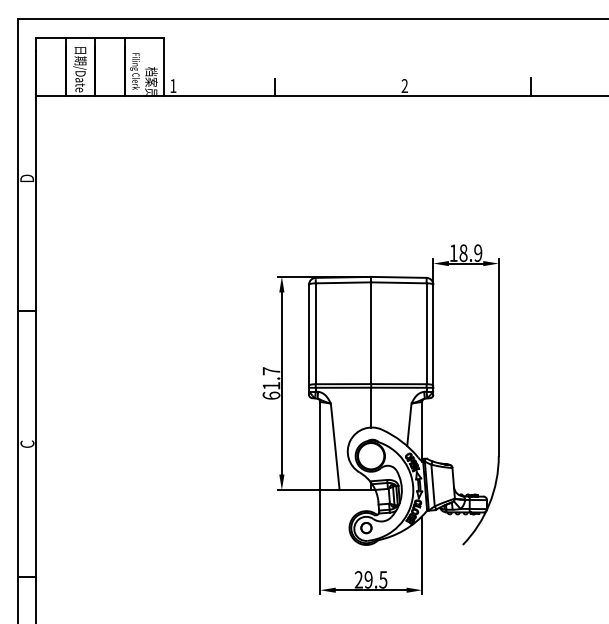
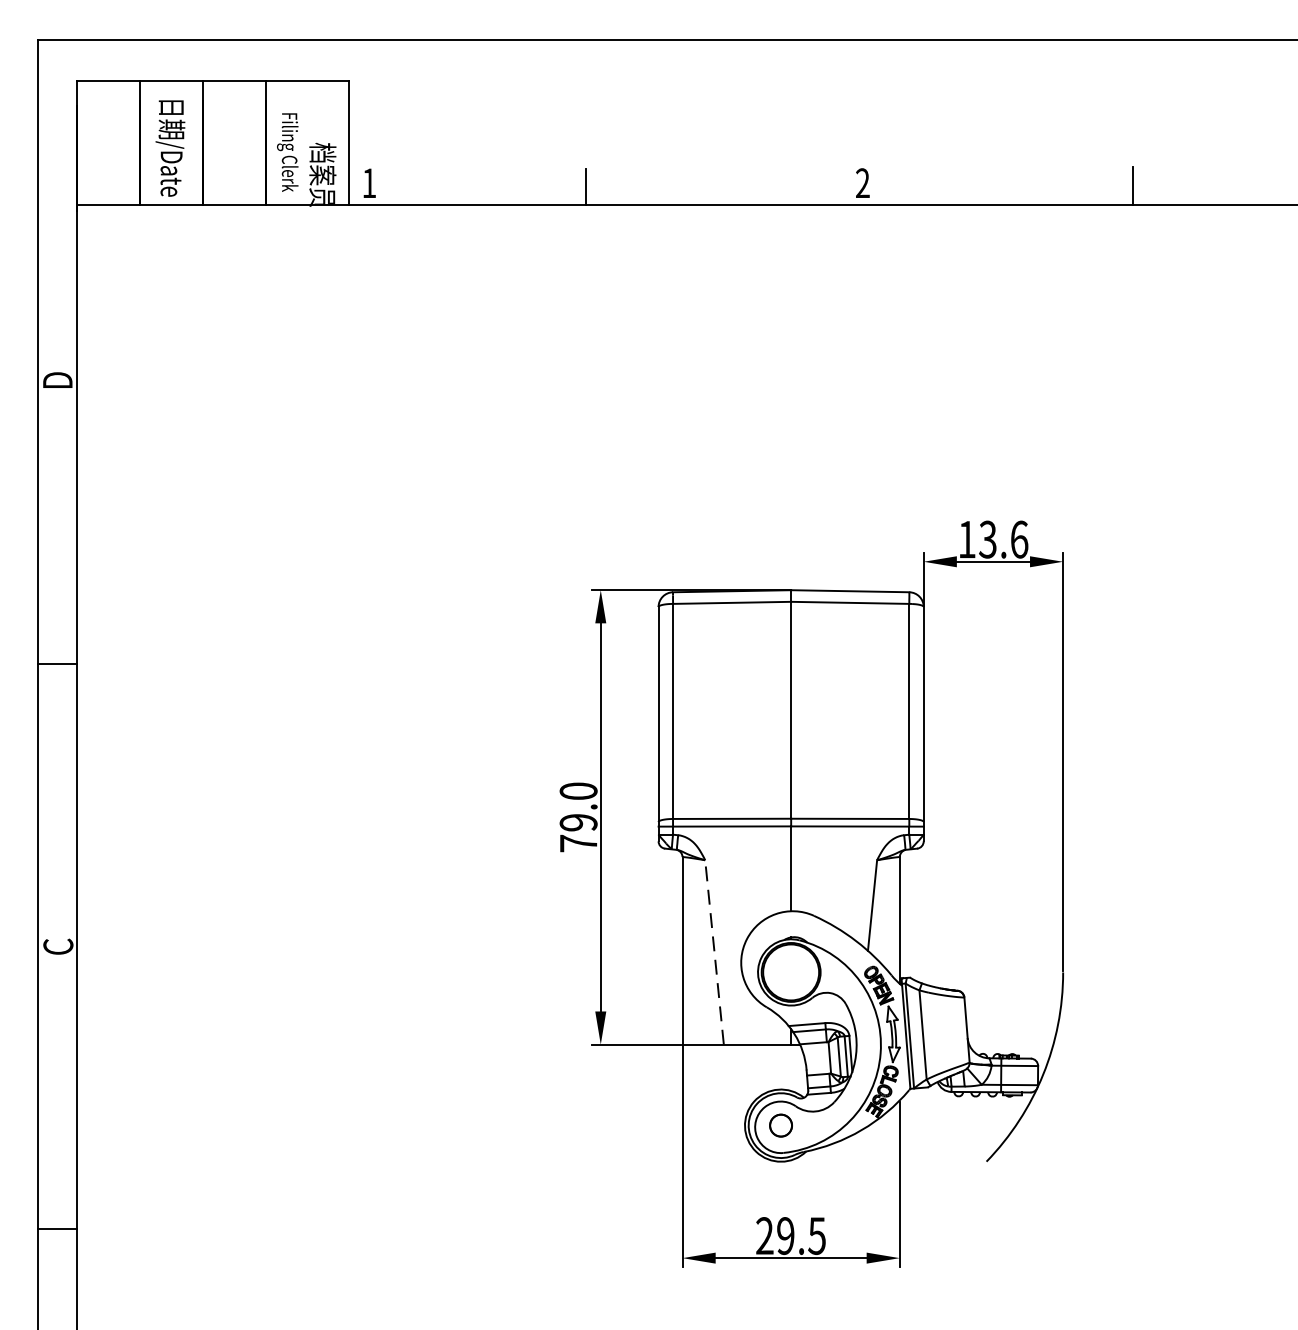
text: (470, 253) -> (1002, 540), 18.9 -> 13.6
text: (271, 383) -> (578, 817), 61.7 -> 79.0
line: (335, 446) -> (715, 951), solid -> dashed

